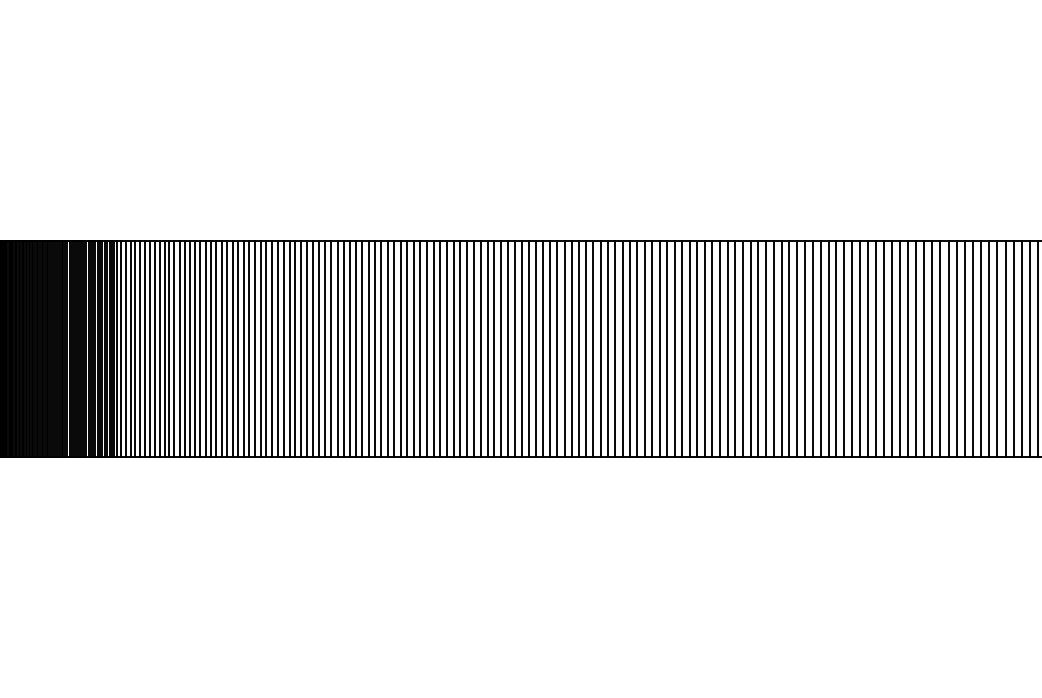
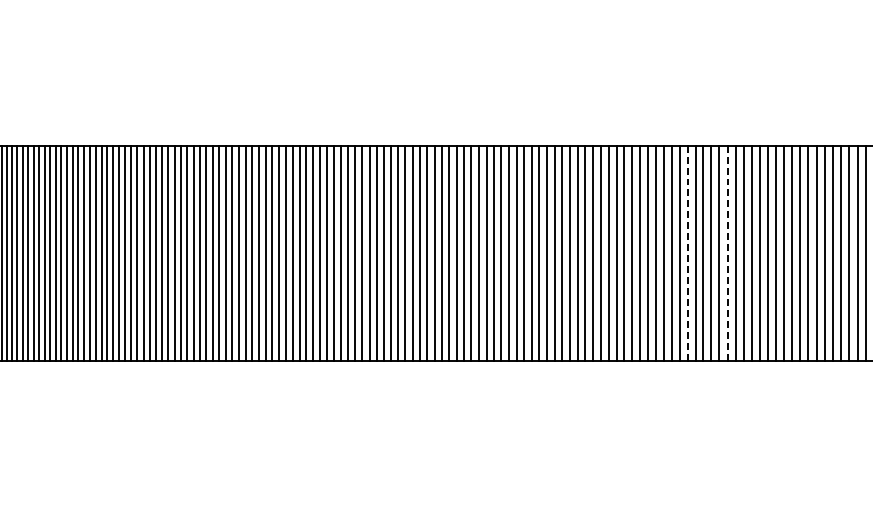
line: (884, 349) -> (687, 253), solid -> dashed
line: (924, 349) -> (727, 253), solid -> dashed

